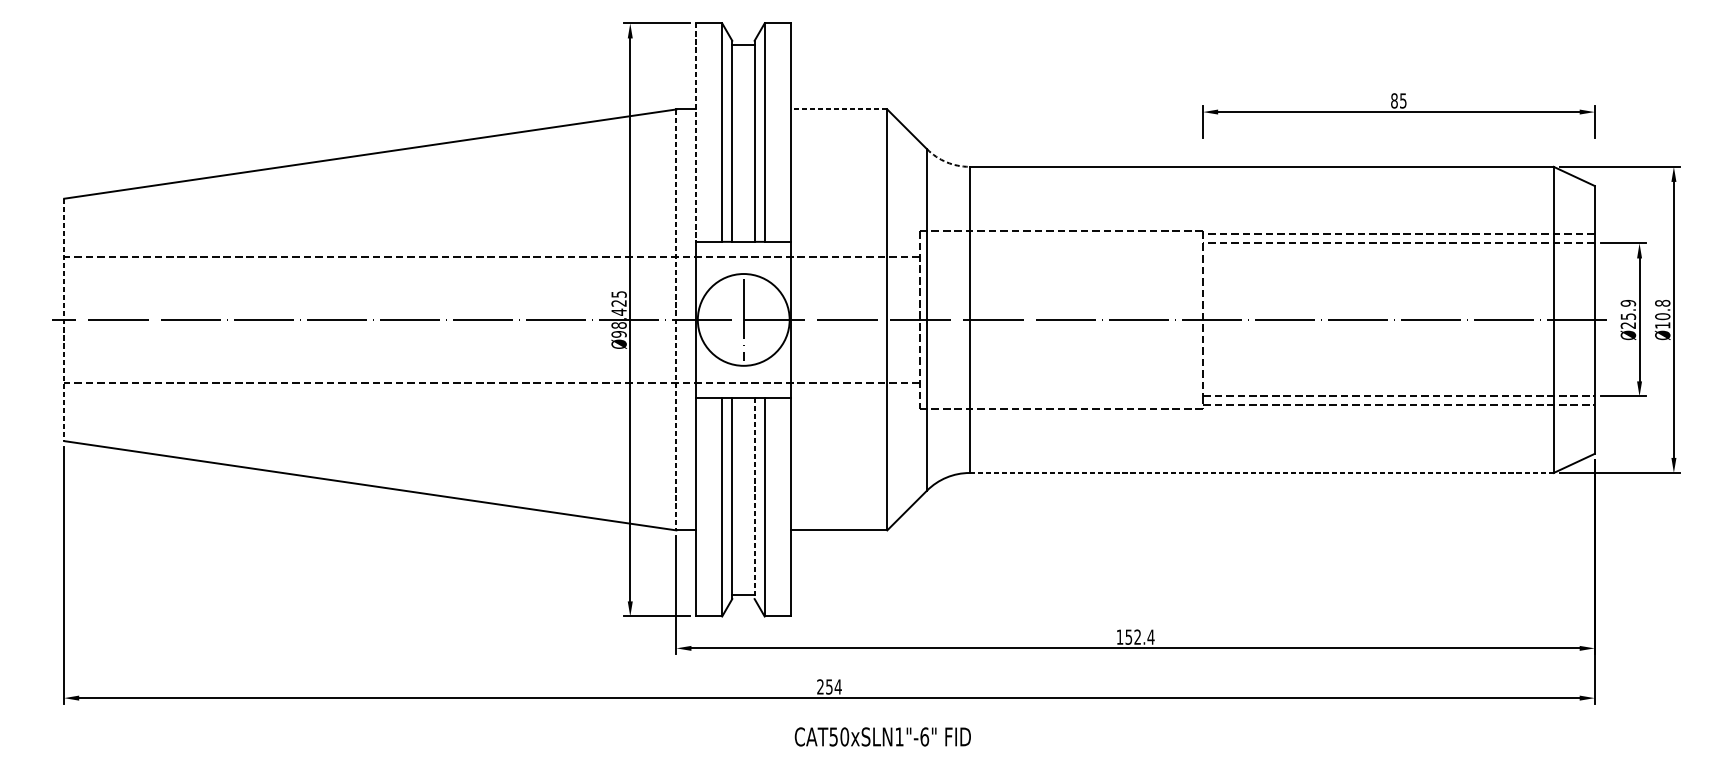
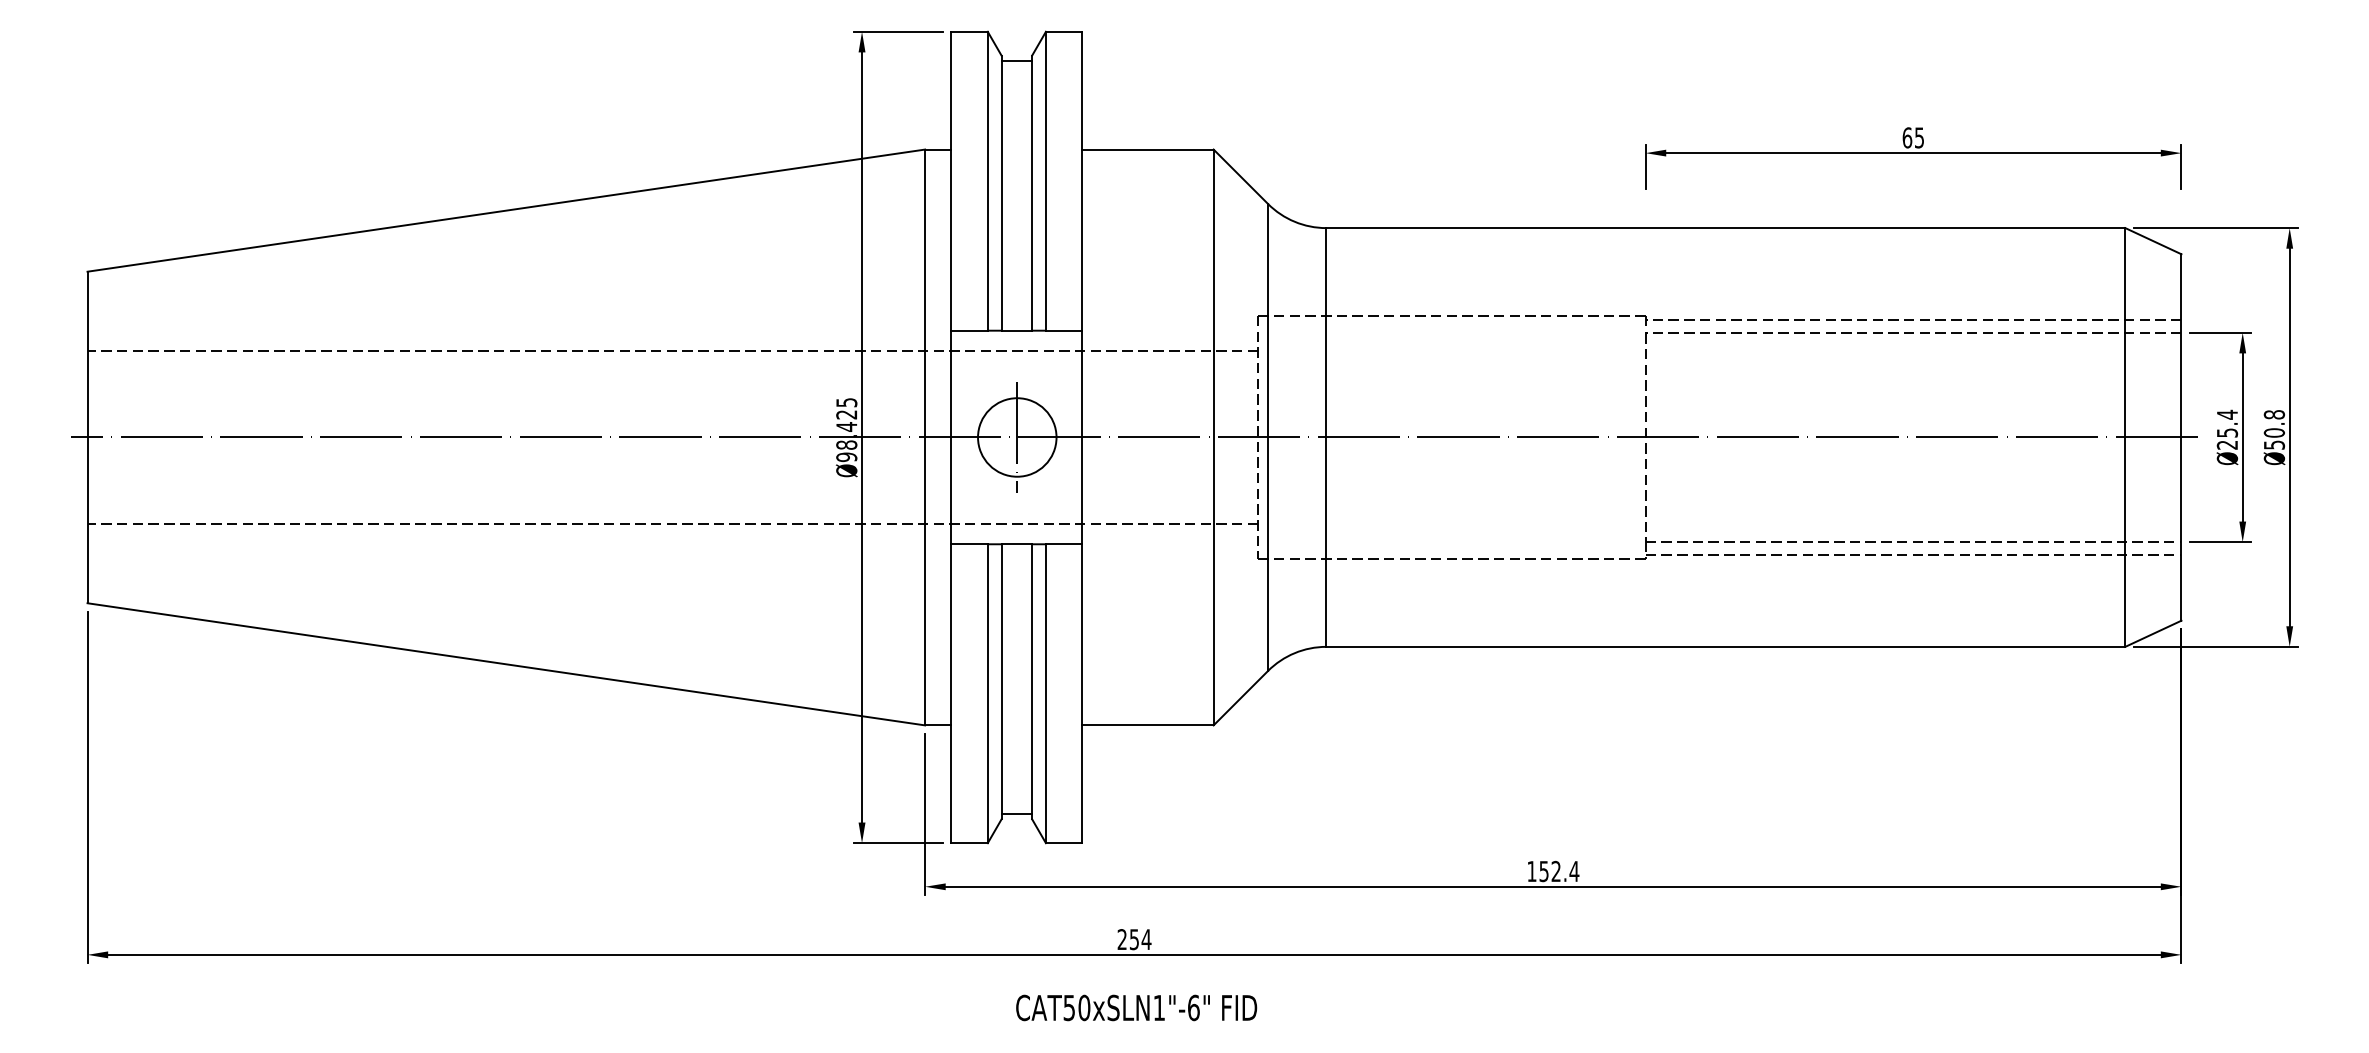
text: (1394, 100) -> (1907, 137), 85 -> 65
line: (838, 109) -> (1147, 149), dashed -> solid
line: (695, 132) -> (951, 181), dashed -> solid
arc: (946, 162) -> (1294, 221), dashed -> solid
text: (1628, 303) -> (2227, 414), Ø25.9 -> Ø25.4
line: (64, 319) -> (87, 437), dashed -> solid
line: (676, 319) -> (925, 437), dashed -> solid
circle: (743, 319) -> (1017, 437), size x0.62
text: (1662, 325) -> (2274, 444), Ø10.8 -> Ø50.8
line: (1261, 472) -> (1725, 646), dashed -> solid
line: (754, 498) -> (1032, 681), dashed -> solid
text: (882, 736) -> (1136, 1007), moved

